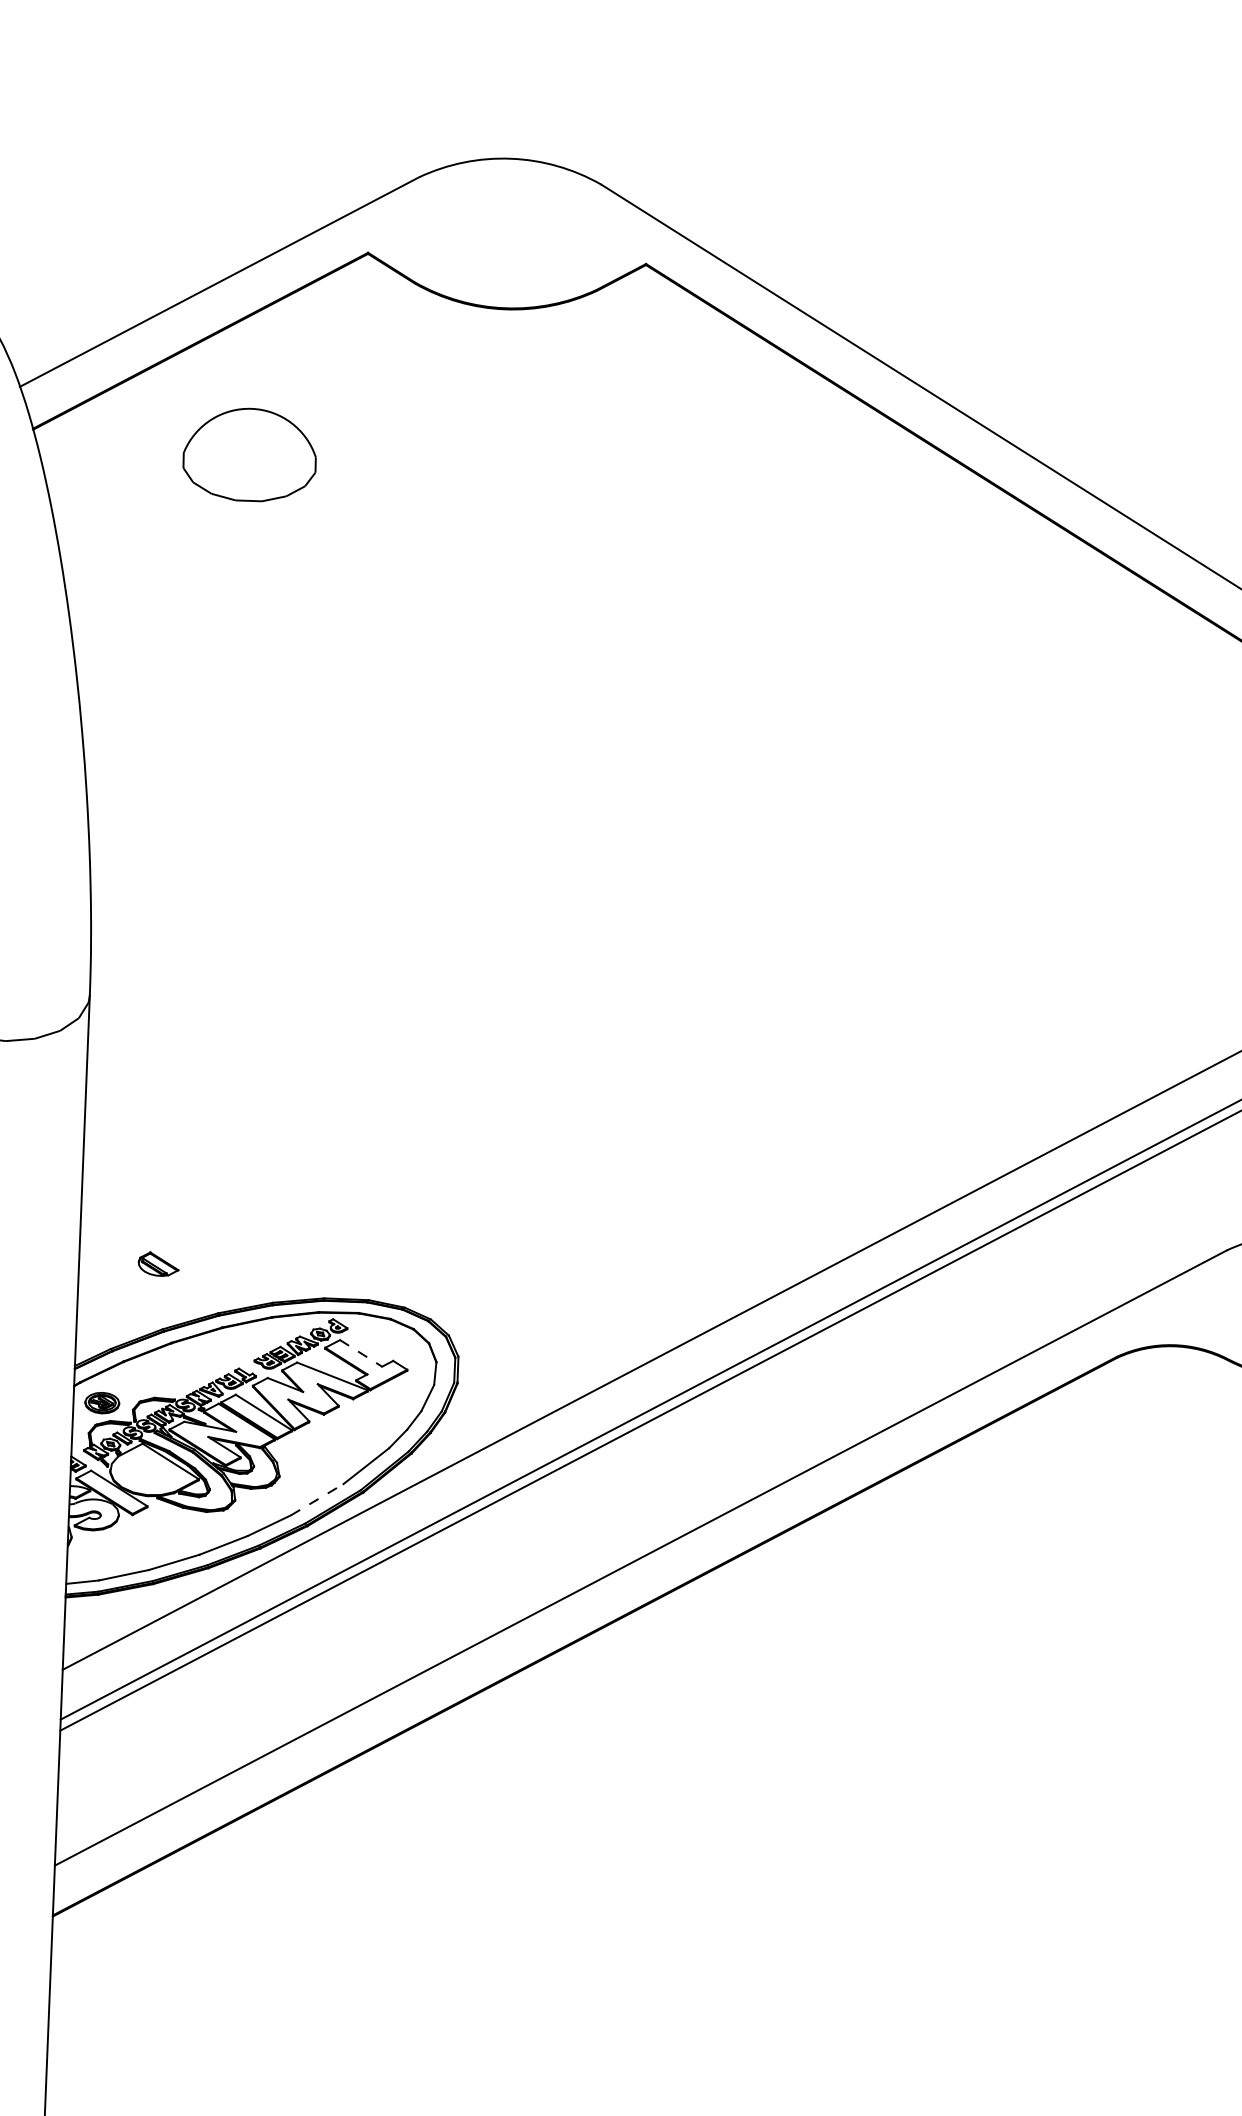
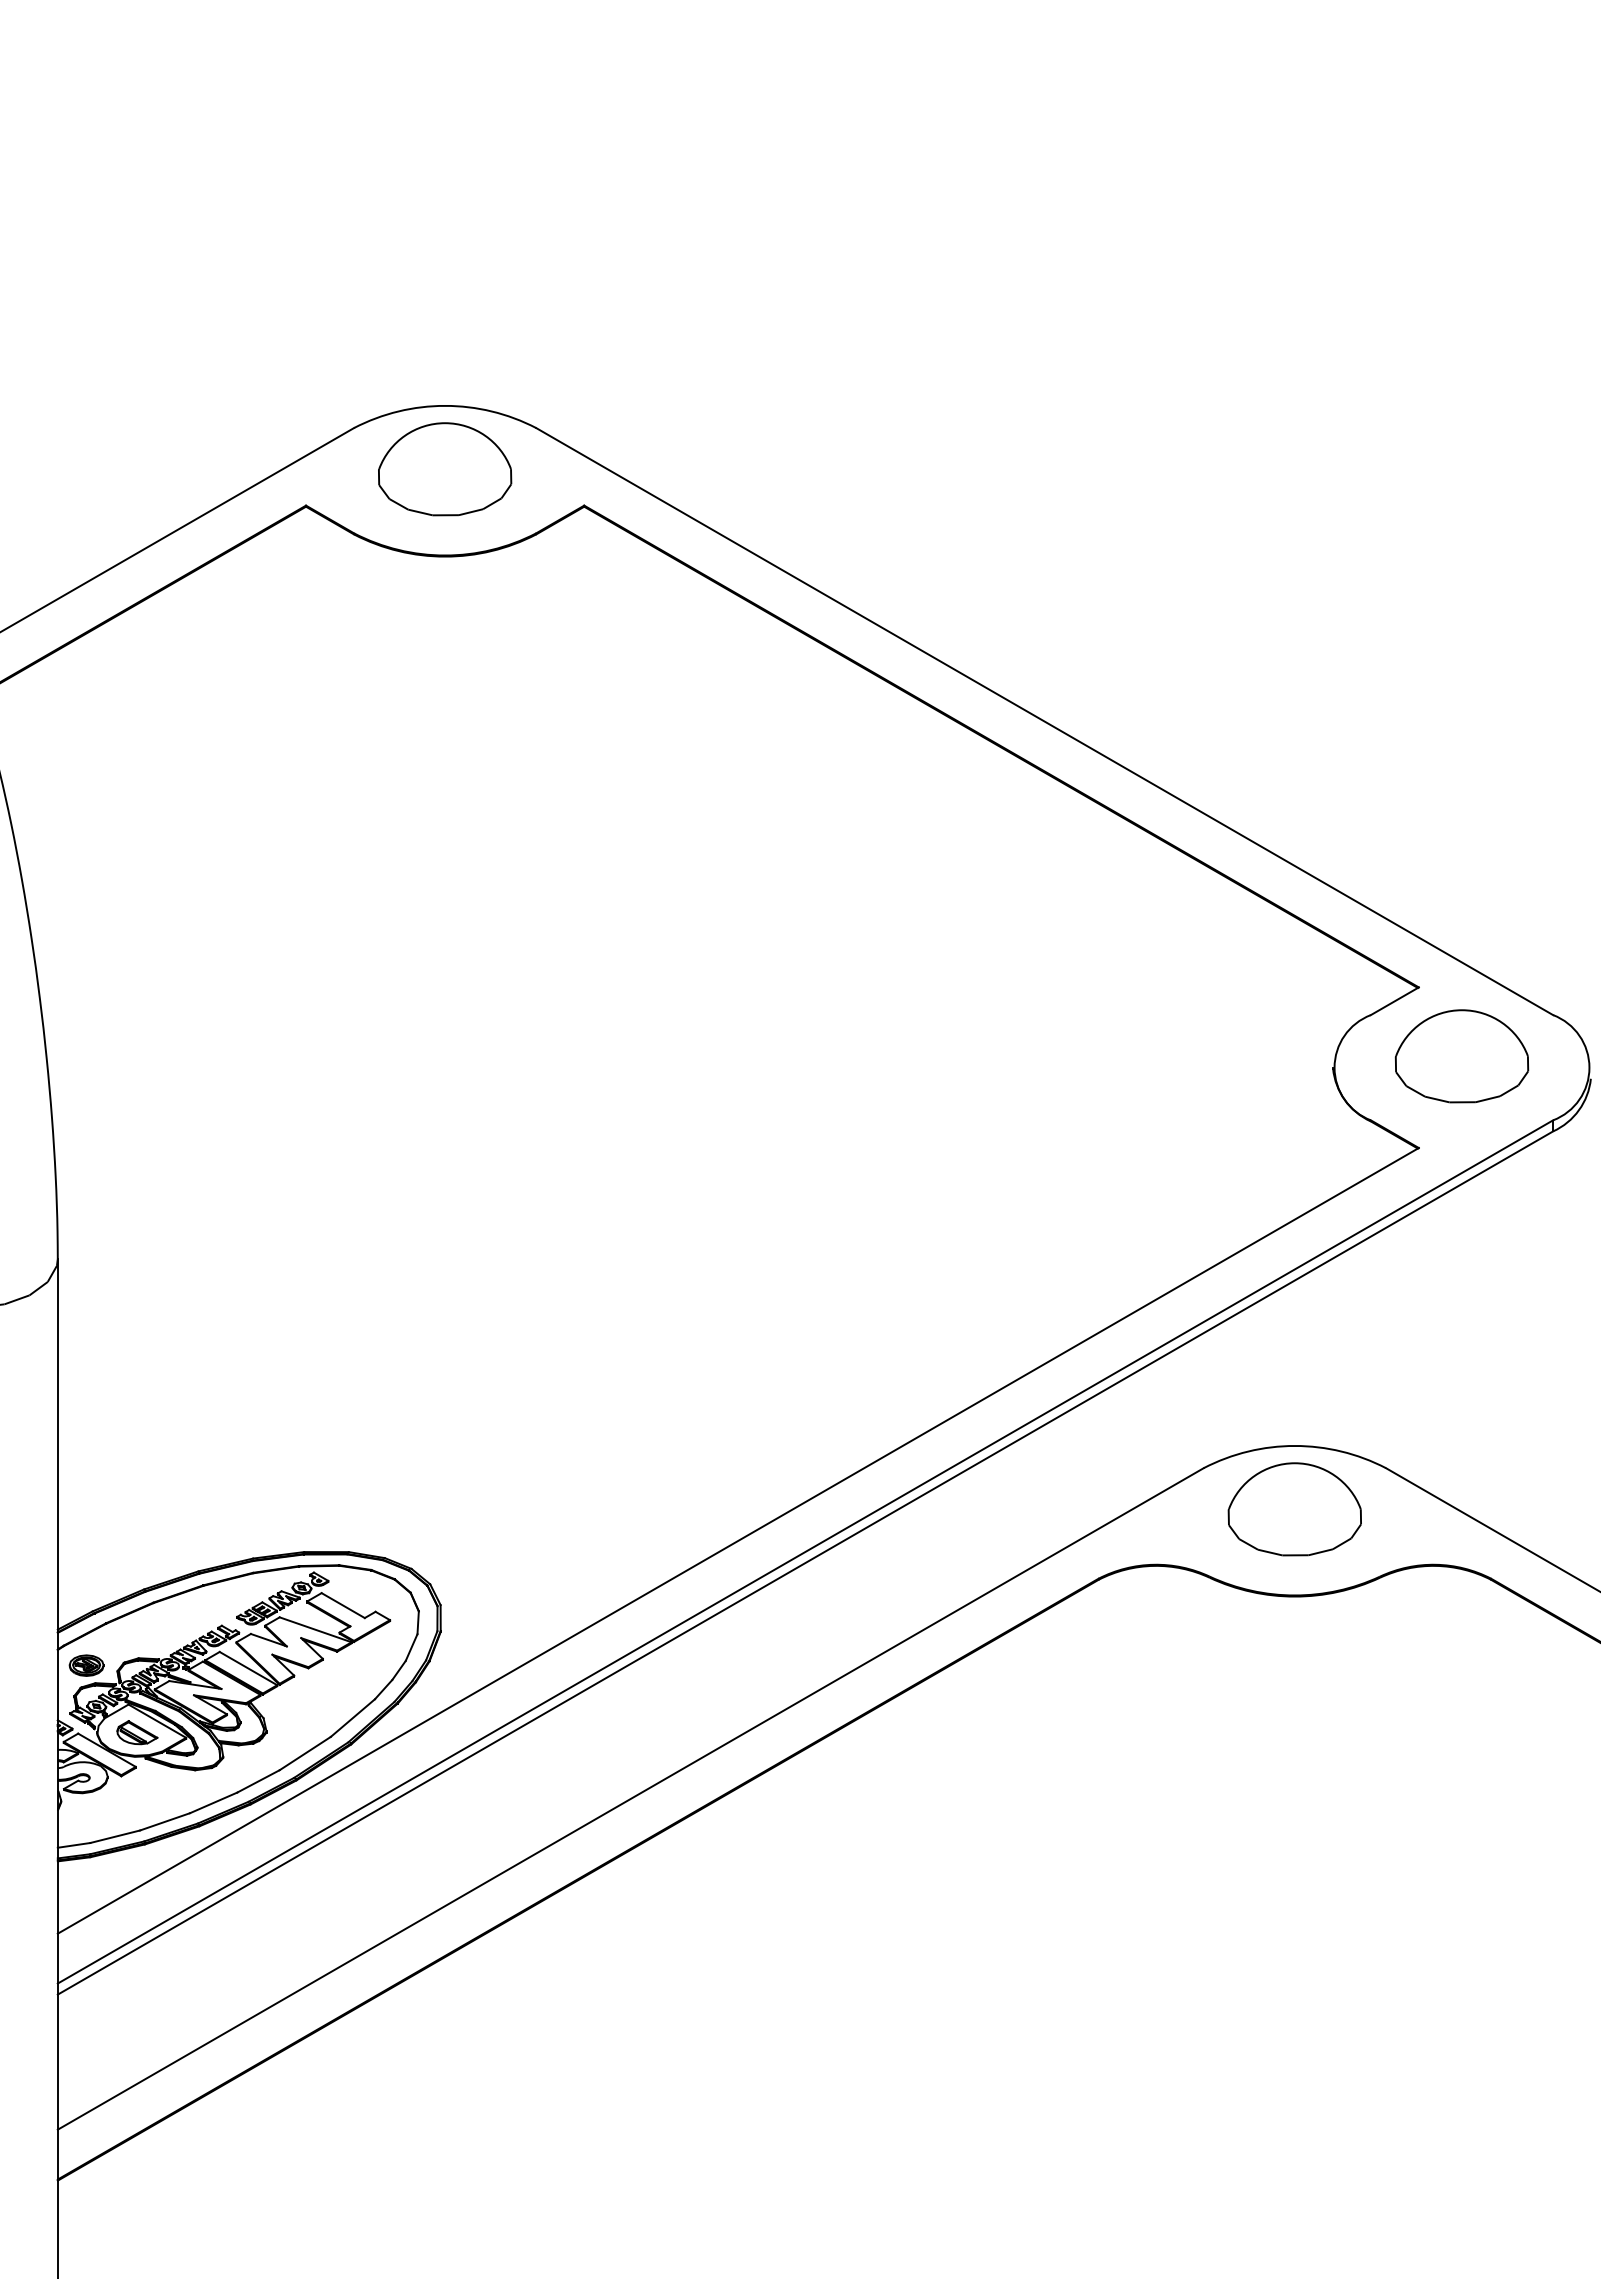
part: (250, 455) -> (445, 469), moved
part: (158, 1264) -> (137, 1732), moved
line: (361, 1353) -> (343, 1605), dashed -> solid
line: (317, 1499) -> (305, 1753), dashed -> solid

